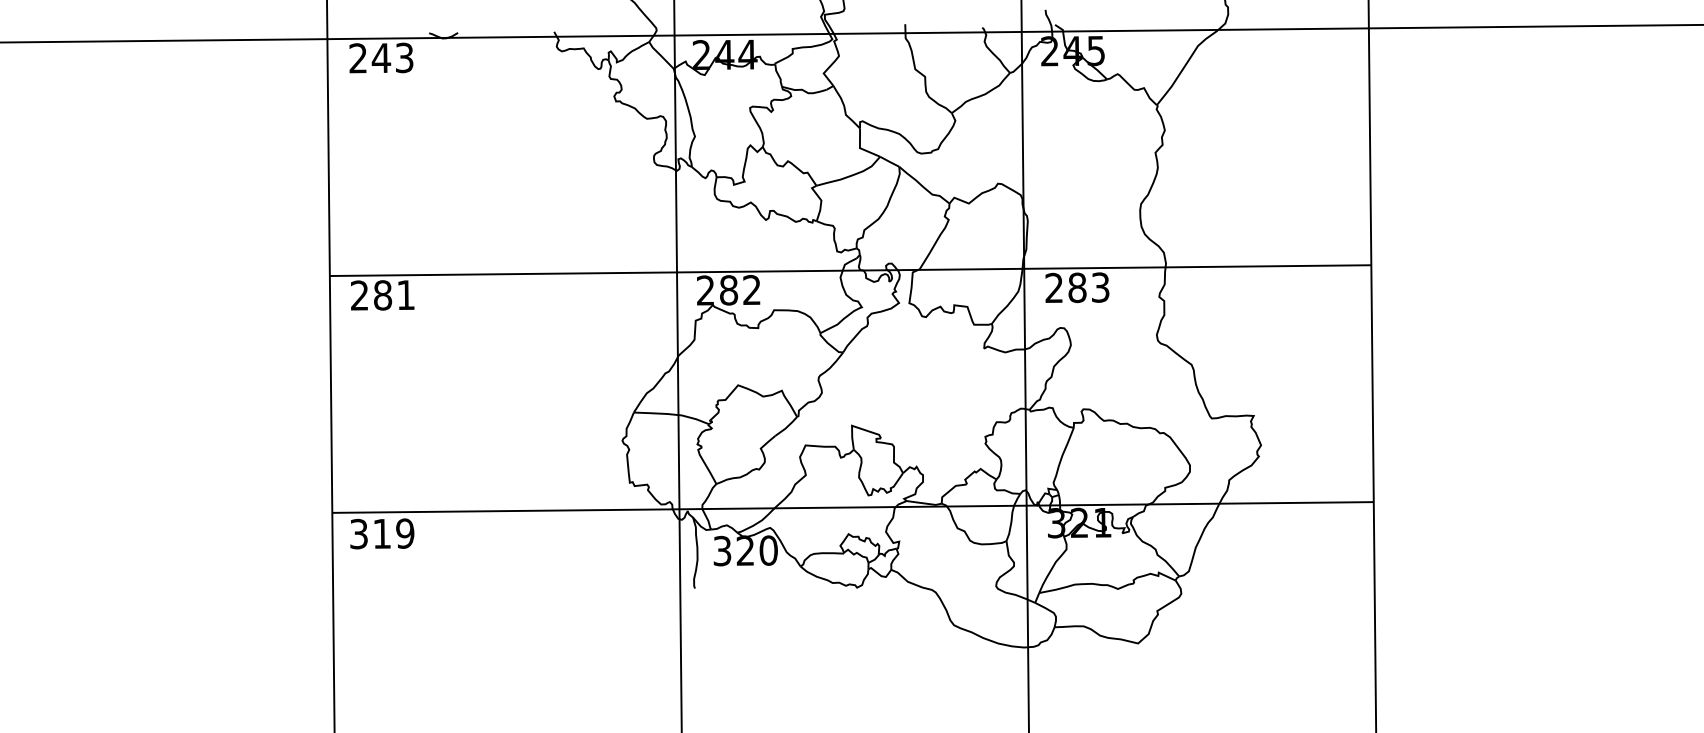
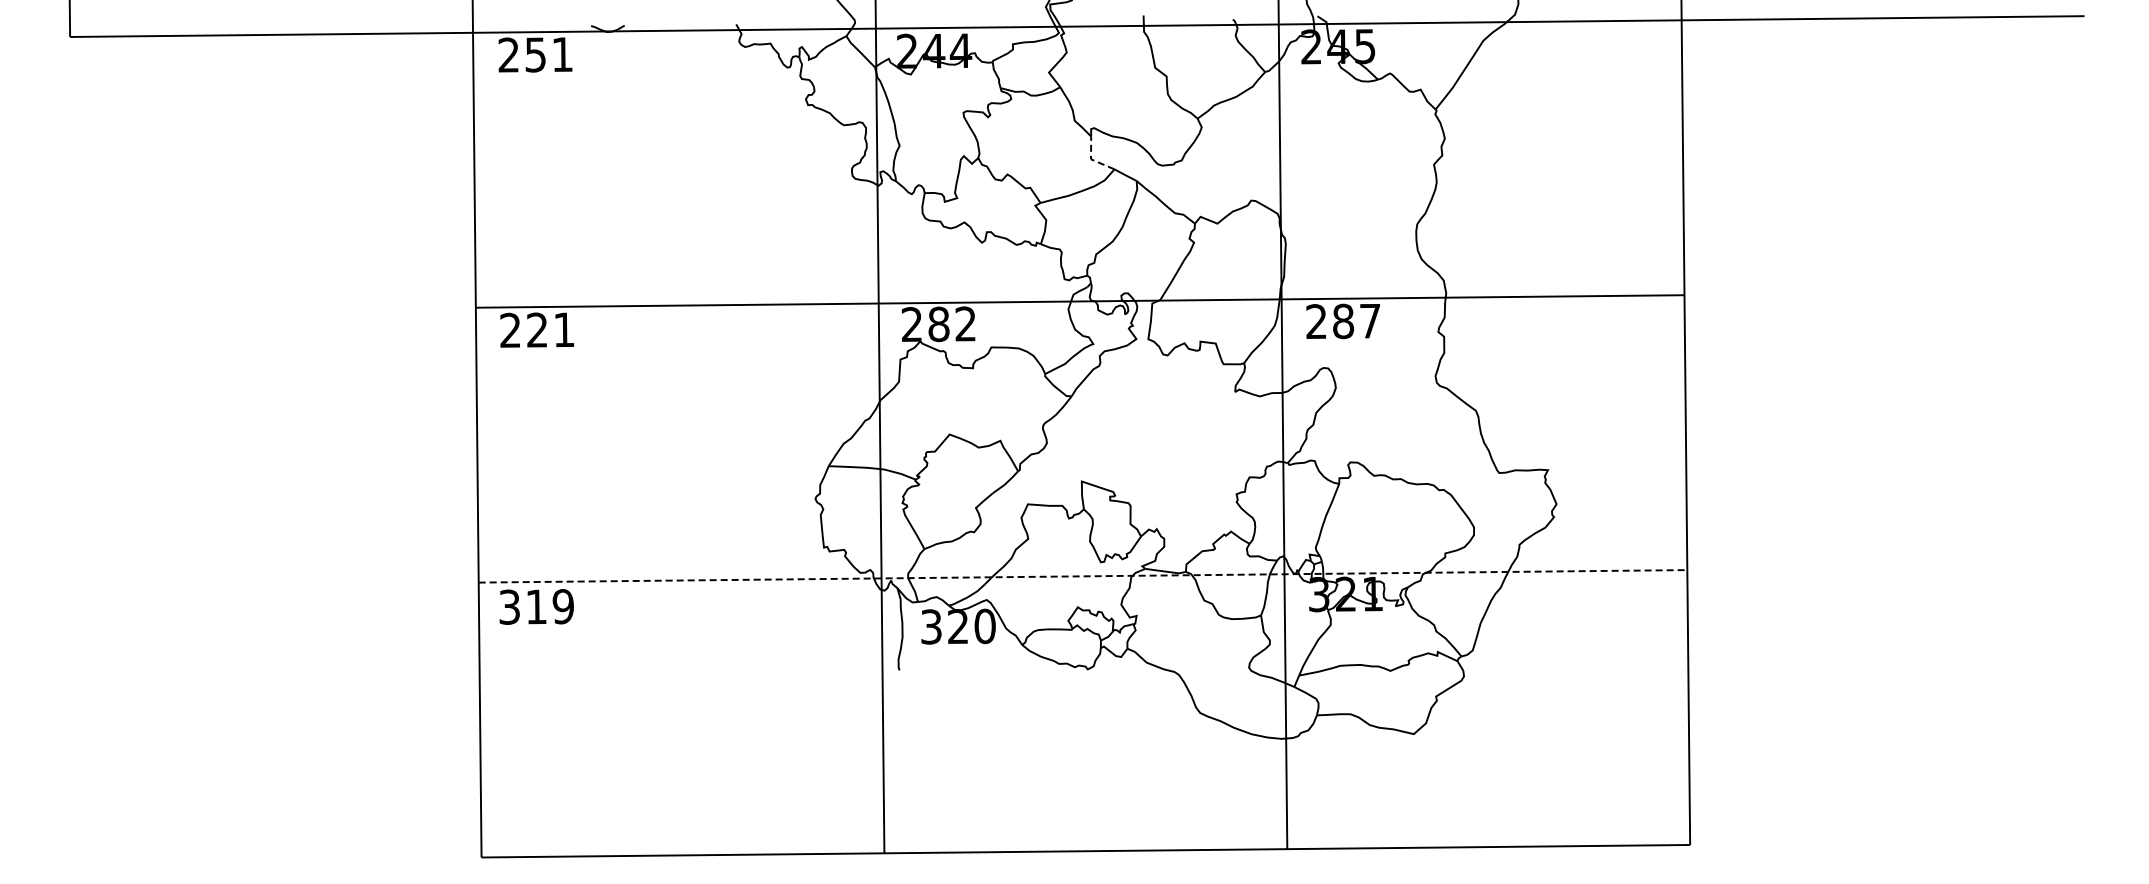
text: (392, 57) -> (548, 54), 243 -> 251
line: (860, 148) -> (1091, 159), solid -> dashed
text: (1100, 287) -> (1370, 320), 283 -> 287
text: (382, 294) -> (537, 329), 281 -> 221
line: (853, 507) -> (1083, 576), solid -> dashed

